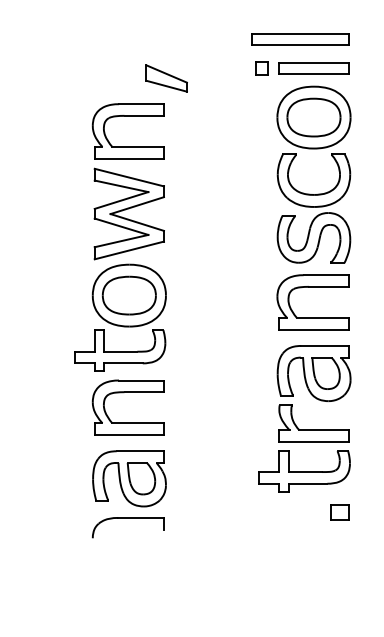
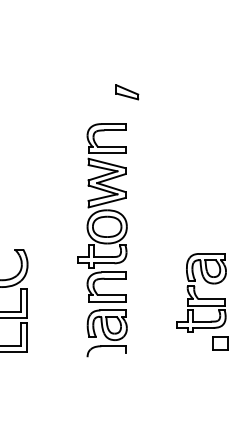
part: (167, 78) -> (127, 92), moved
part: (301, 181) -> (199, 165), removed
part: (338, 510) -> (219, 342), size x1.6

